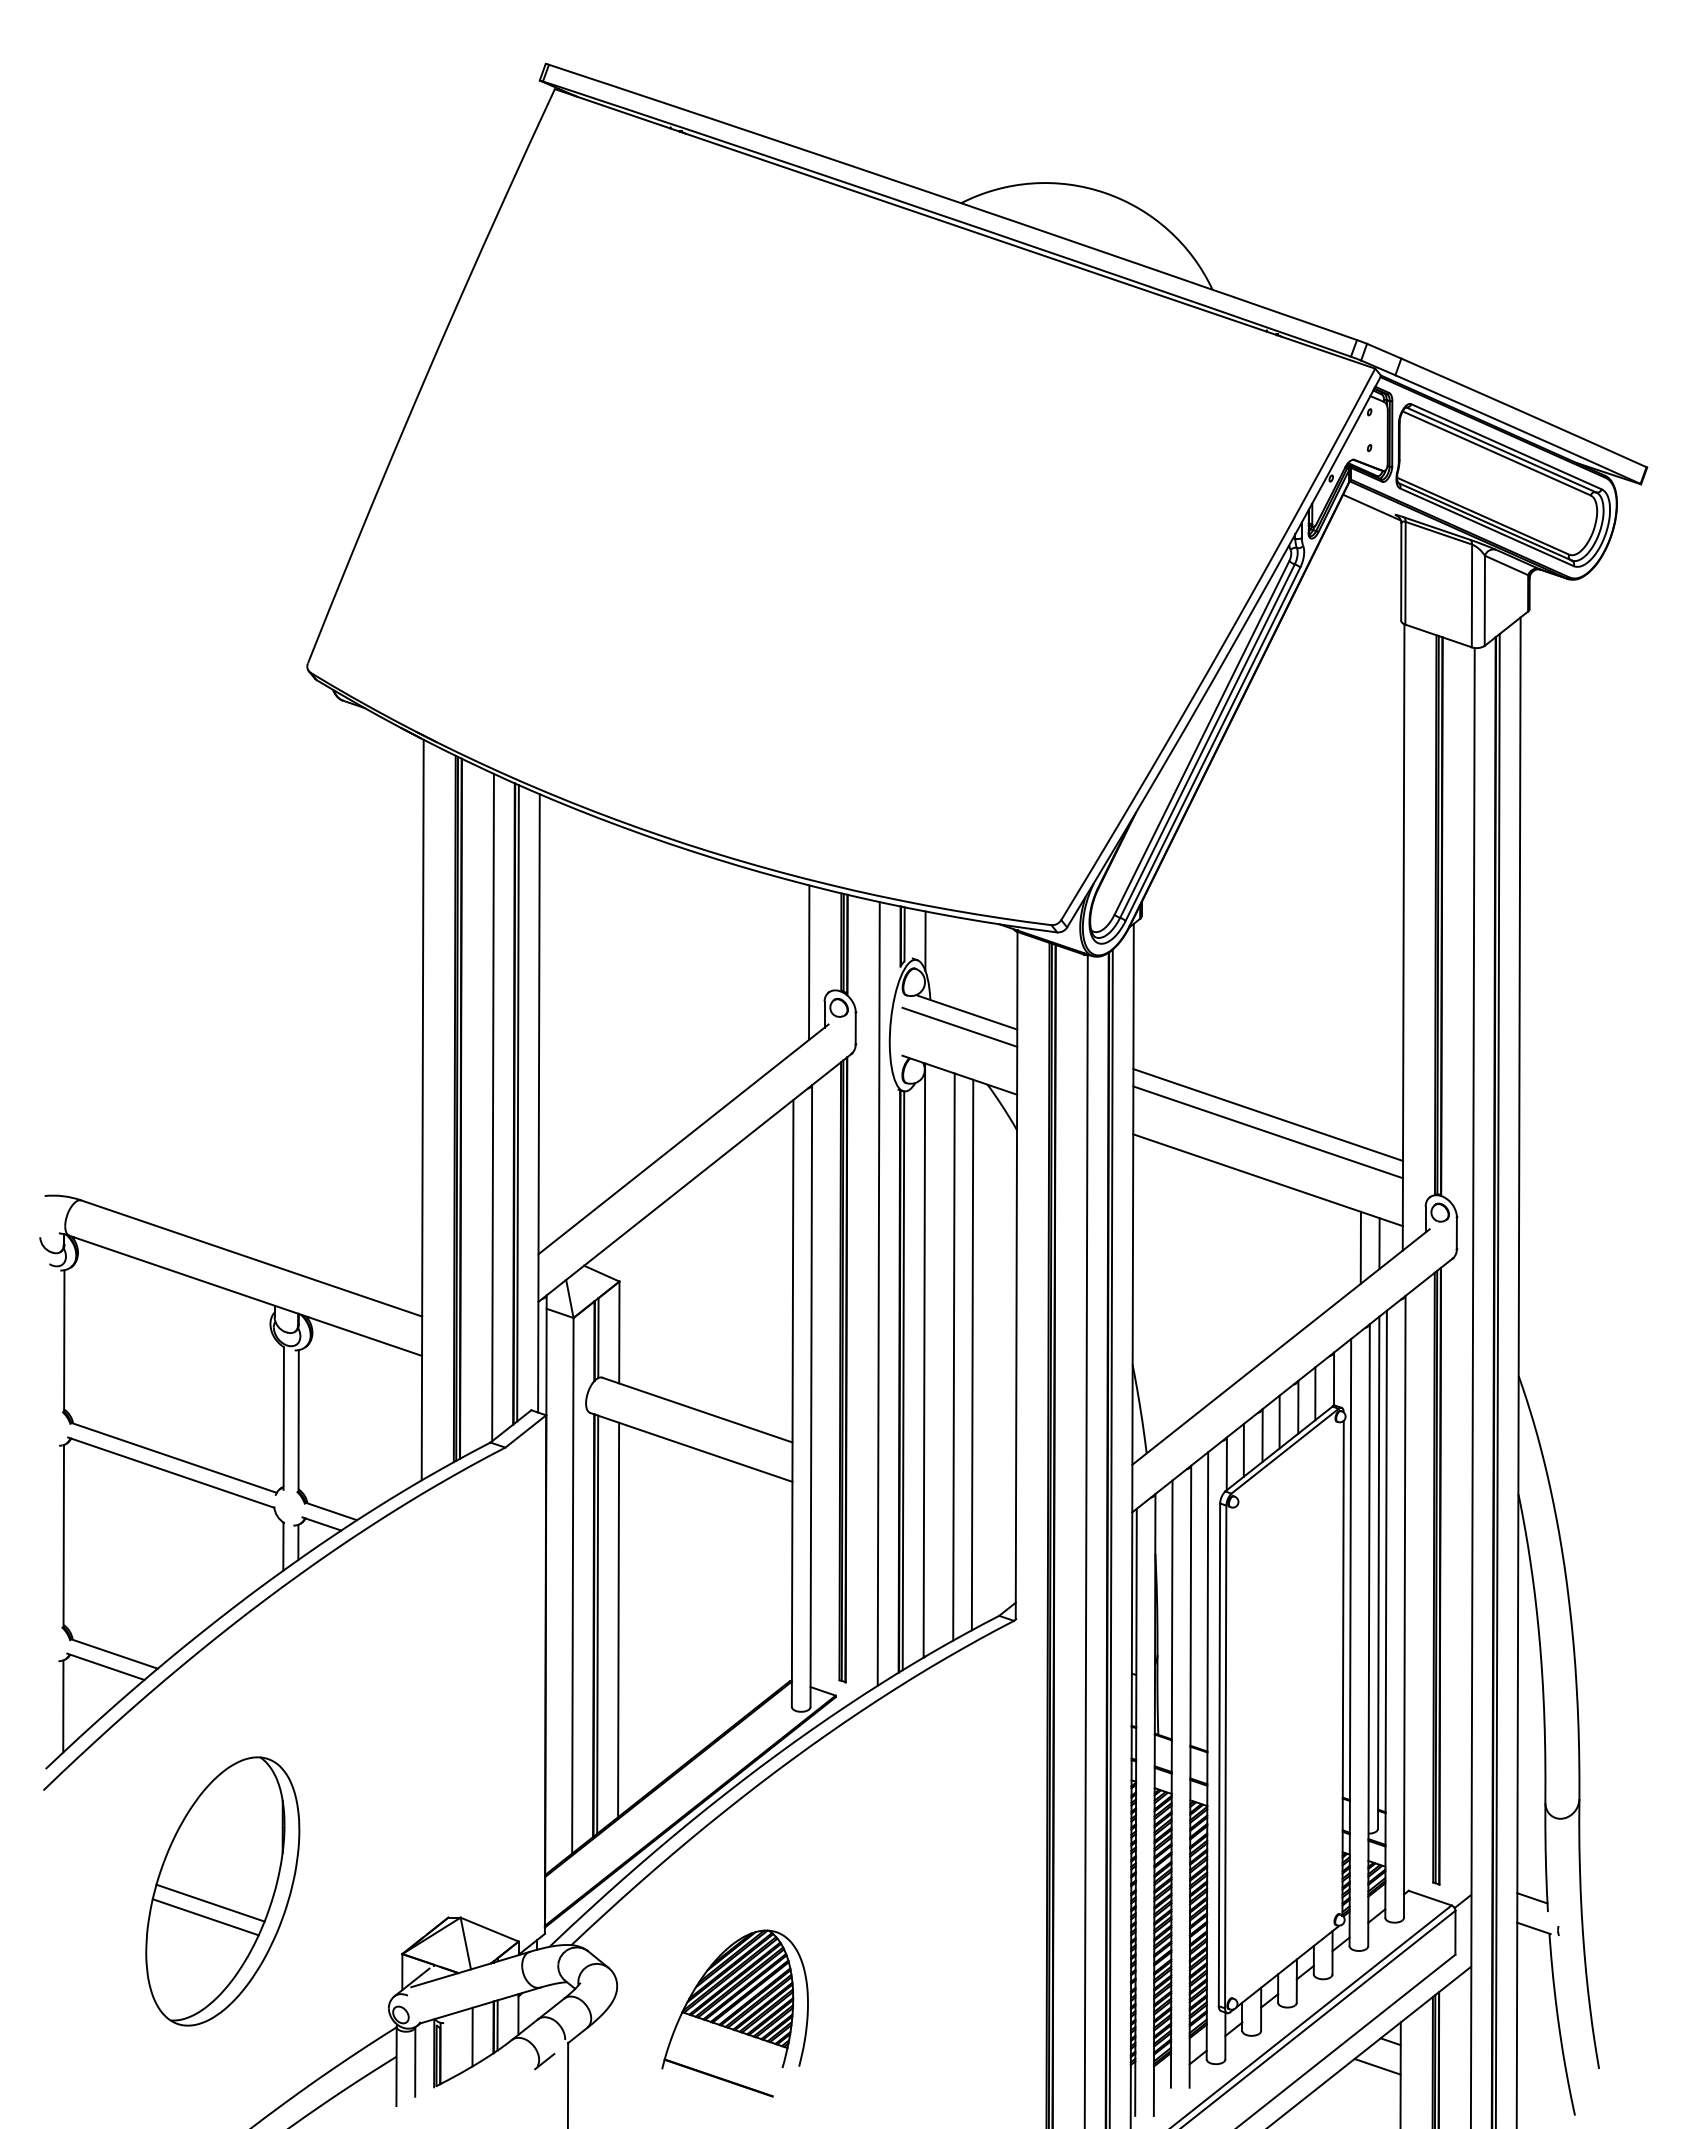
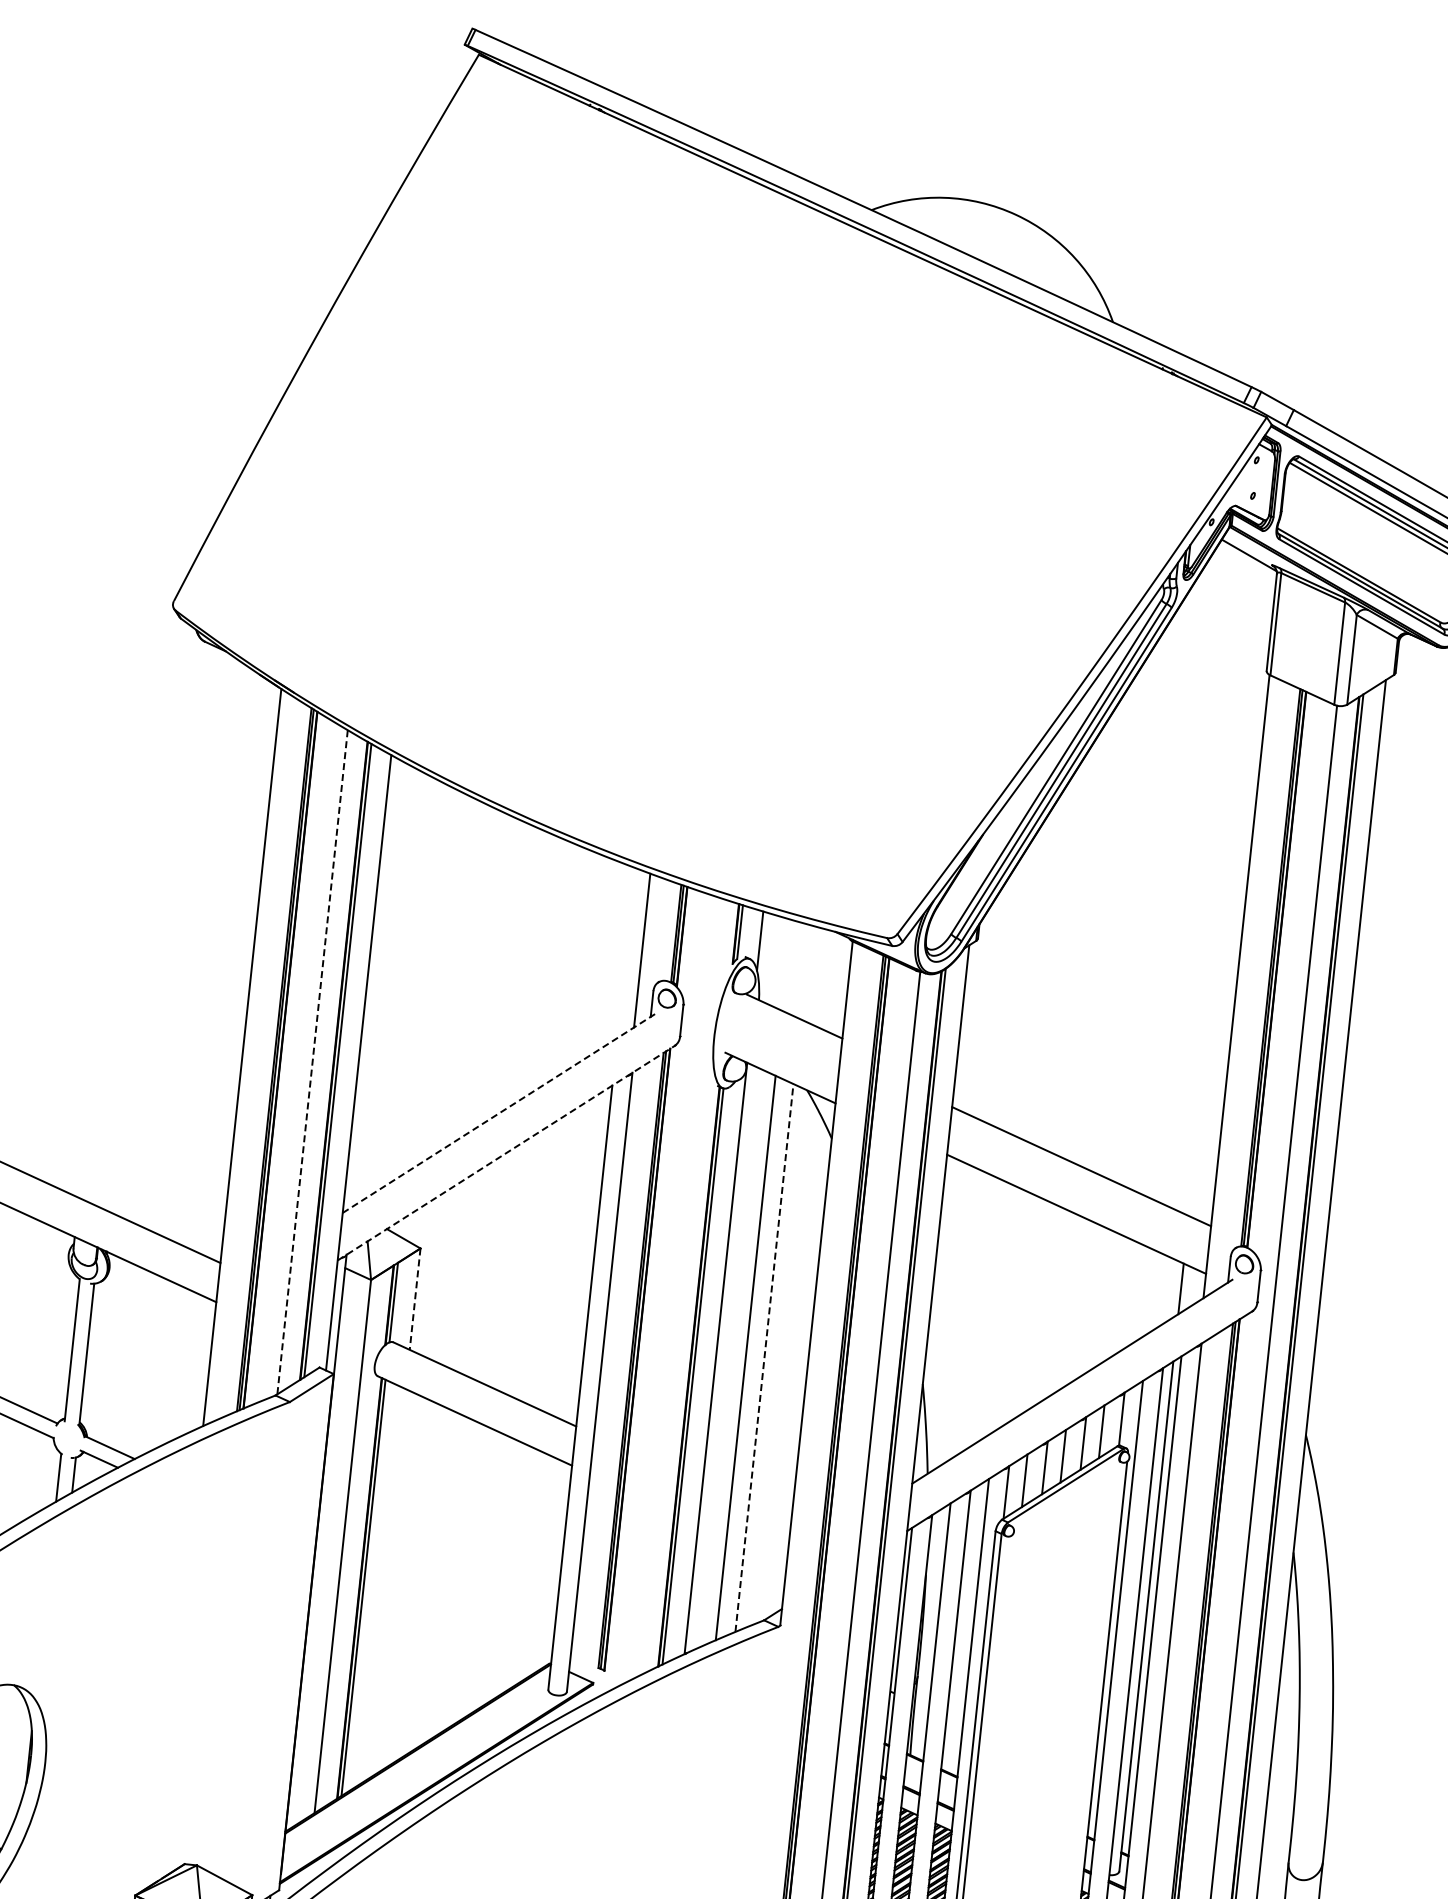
line: (959, 1026) -> (785, 1029), removed
line: (493, 1107) -> (313, 1062), solid -> dashed
line: (1268, 1114) -> (1083, 1148), removed
line: (683, 1139) -> (498, 1113), solid -> dashed
line: (695, 1177) -> (506, 1152), solid -> dashed
line: (1360, 1247) -> (1161, 1290), removed
line: (878, 1293) -> (677, 1287), removed
line: (619, 1332) -> (415, 1299), solid -> dashed
line: (972, 1354) -> (764, 1357), solid -> dashed
line: (618, 1619) -> (384, 1584), removed

